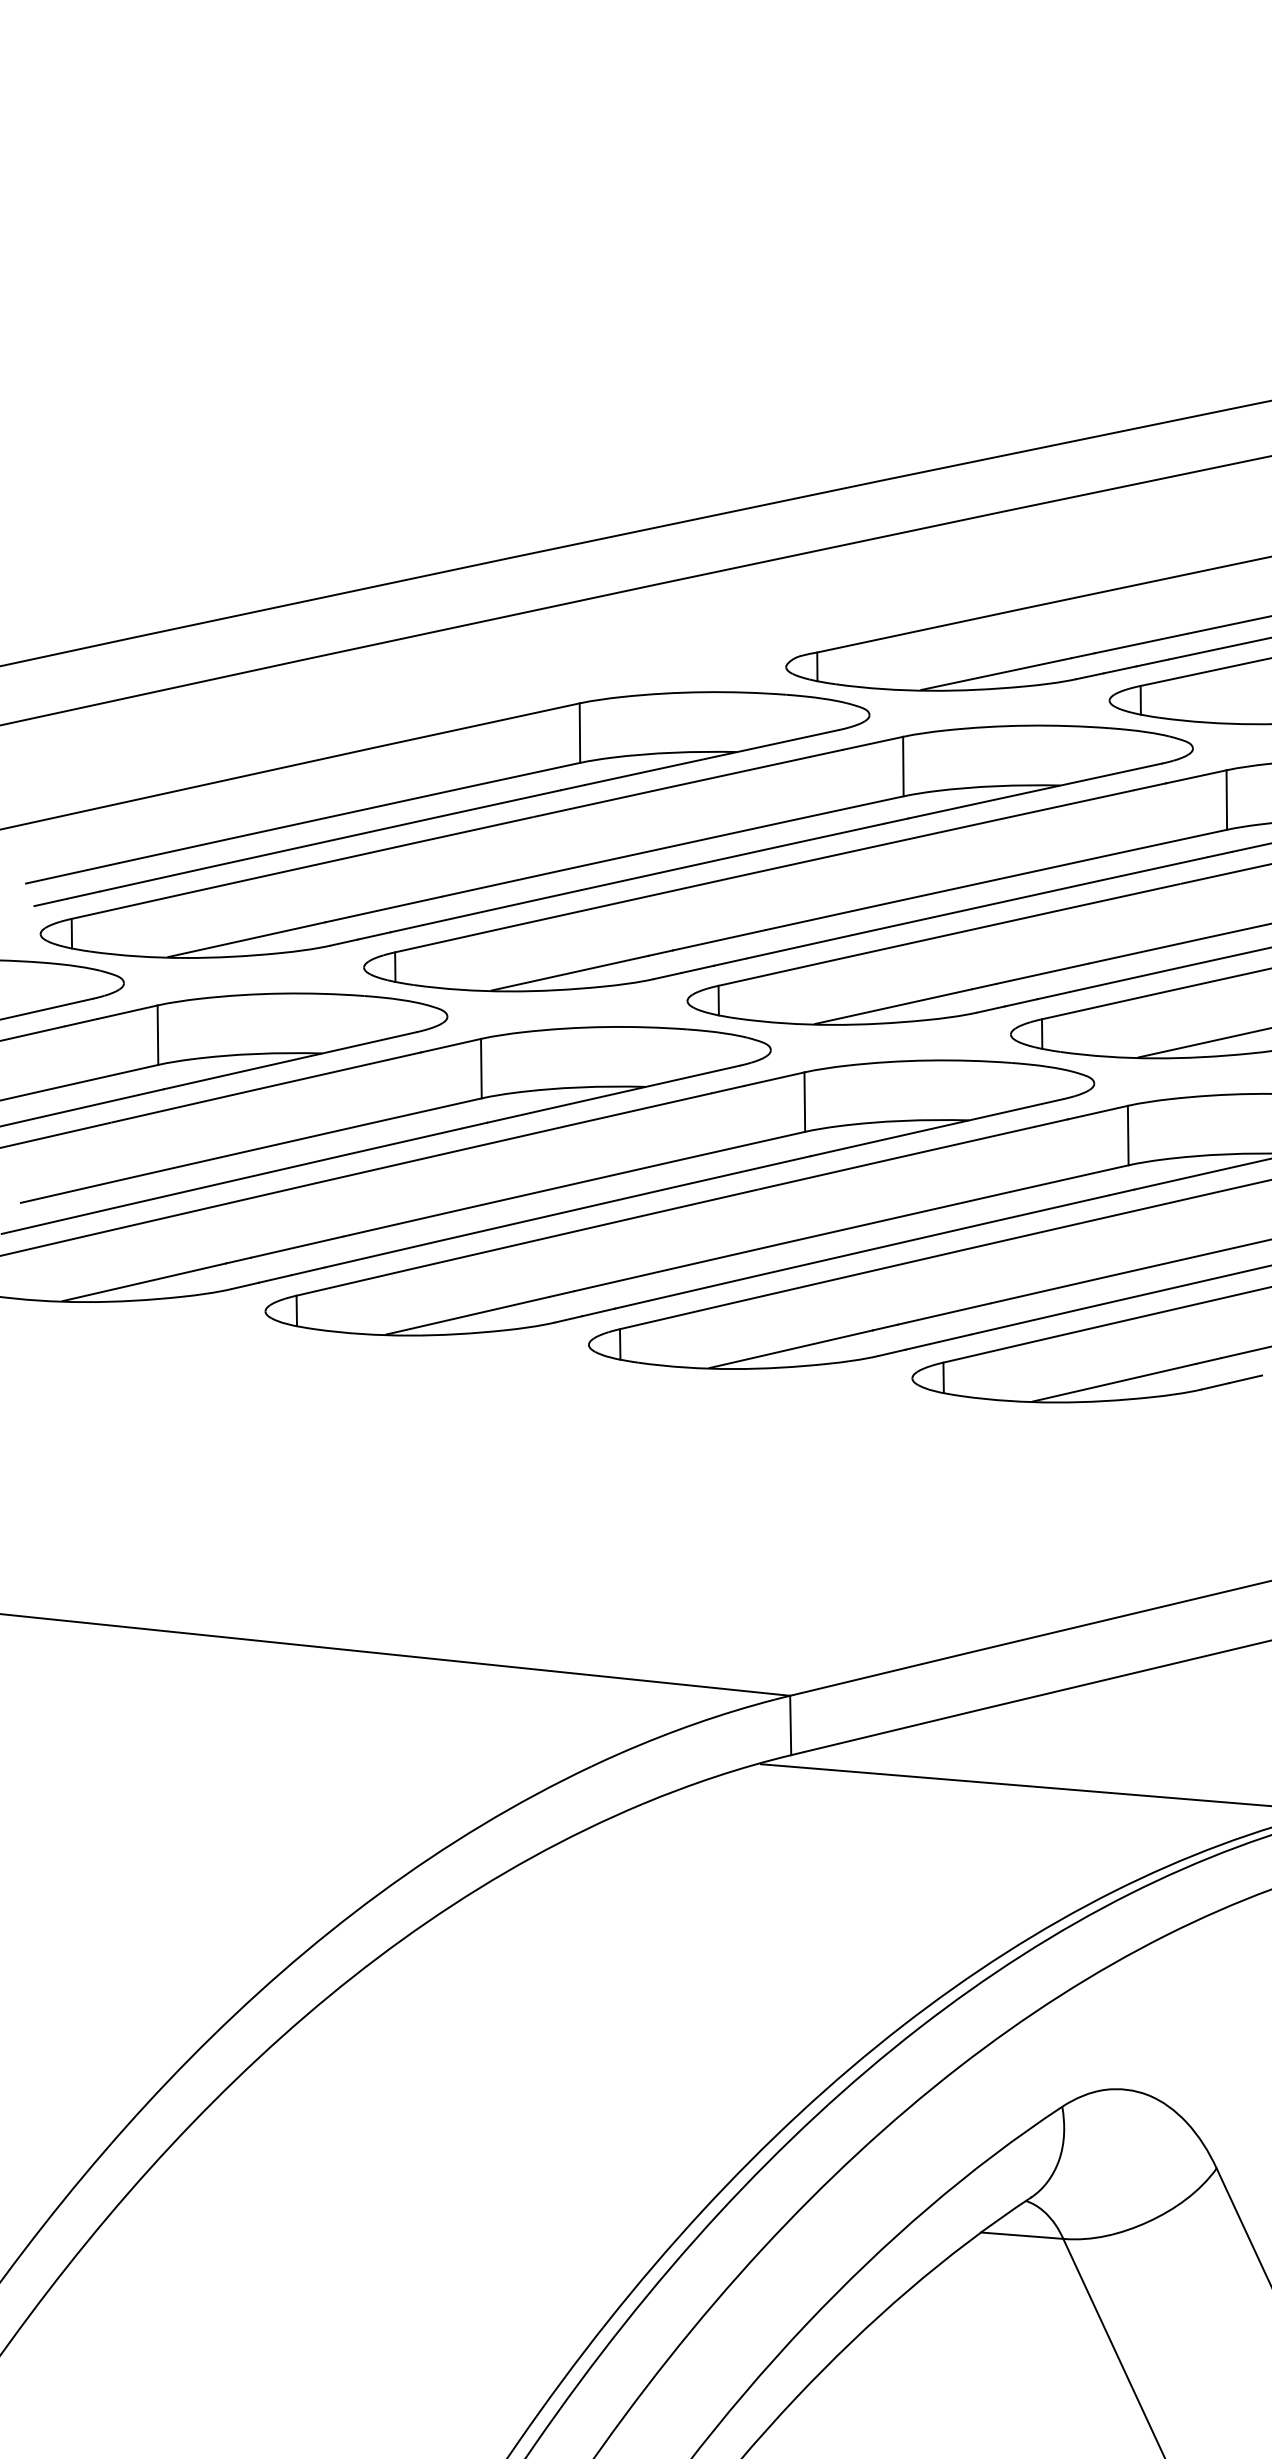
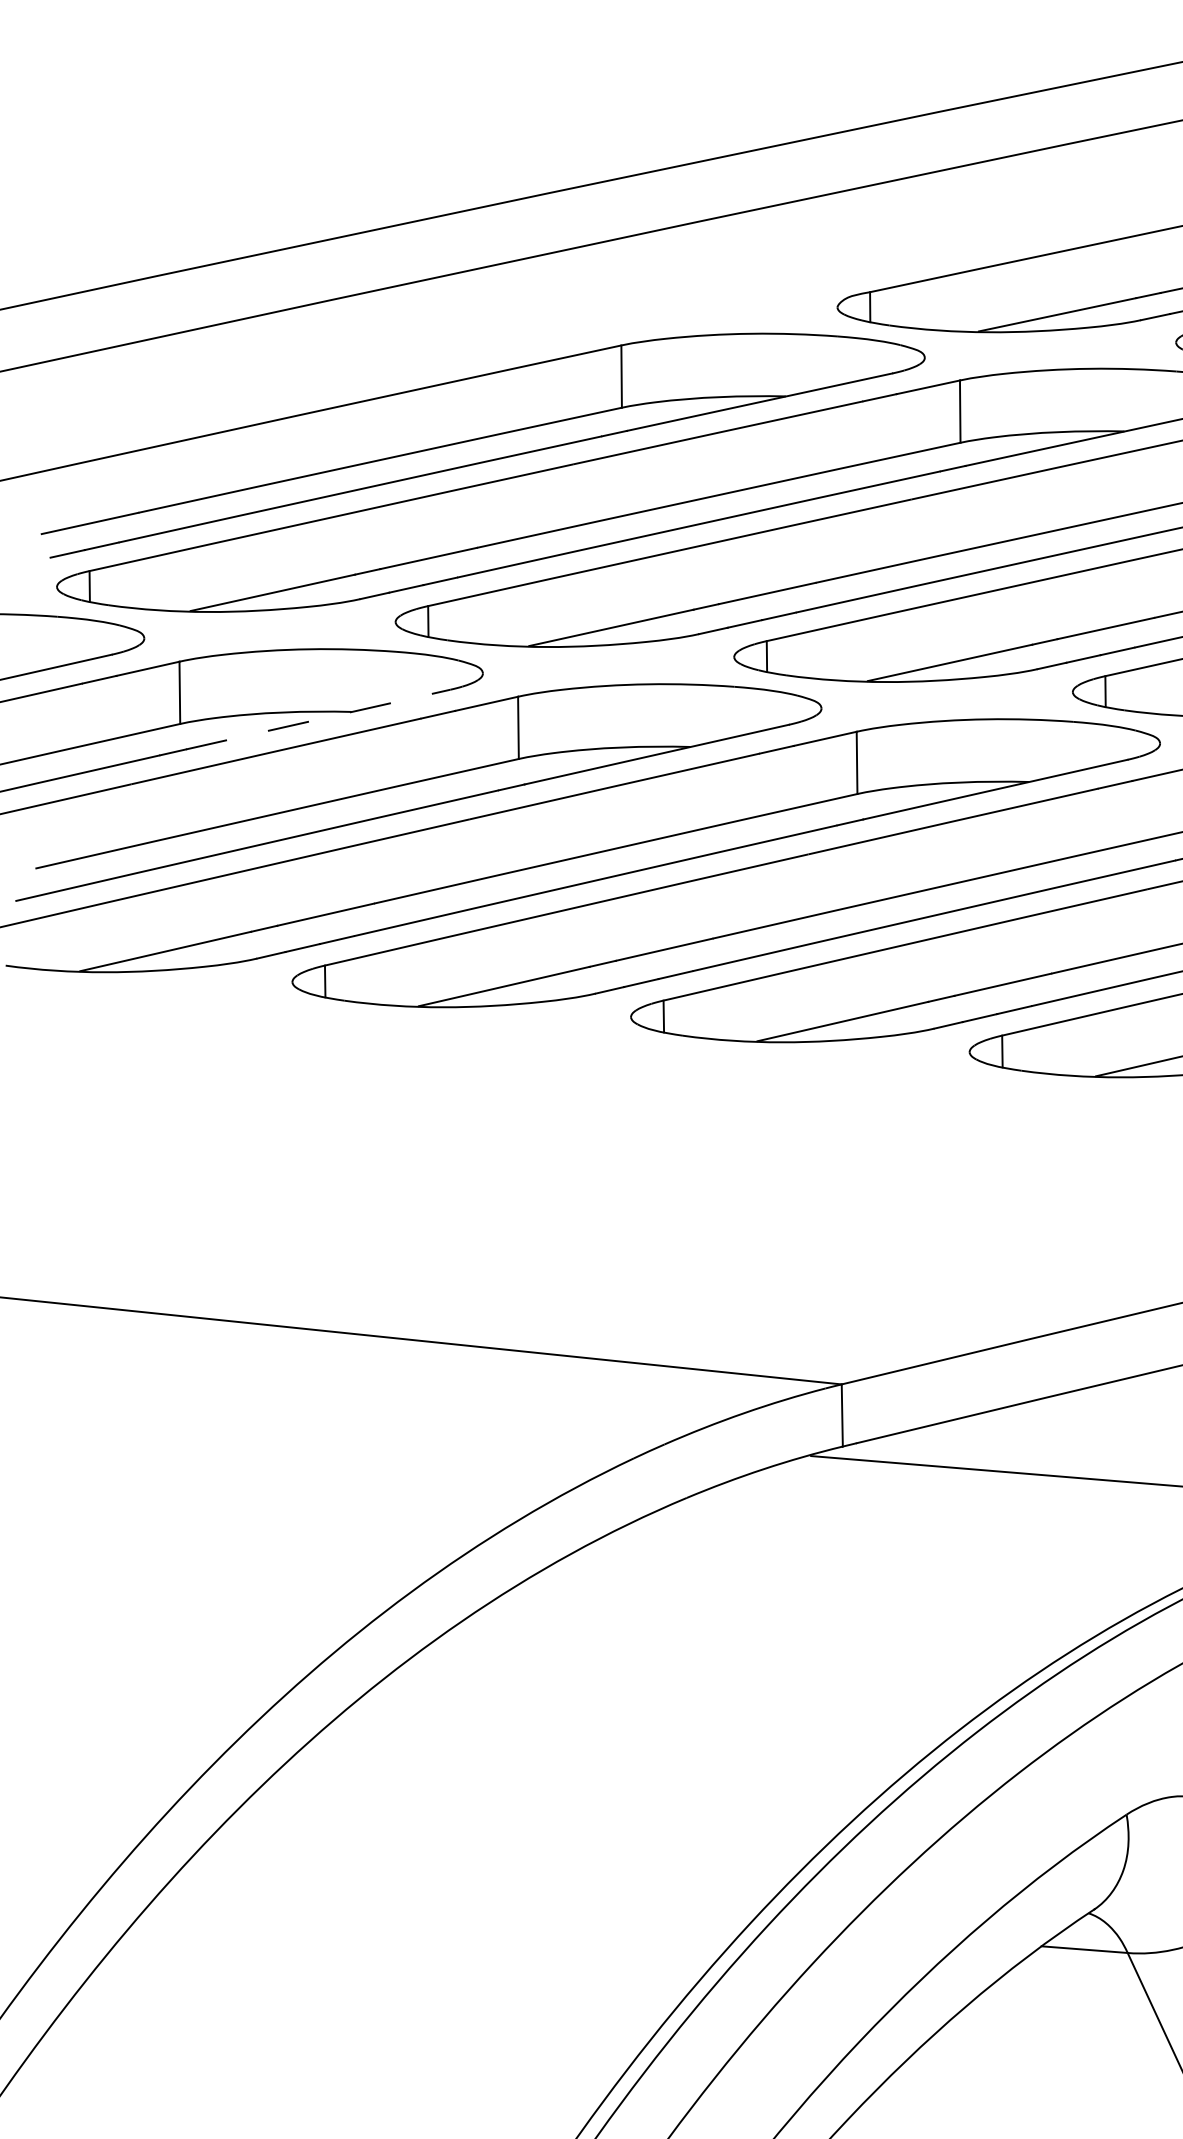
line: (290, 1060) -> (318, 719), solid -> dashed

